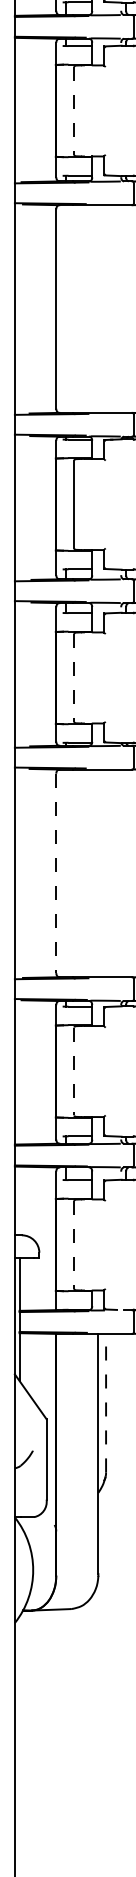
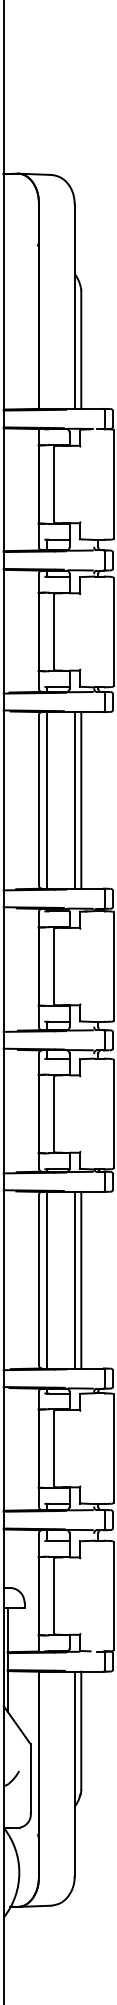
line: (74, 111) -> (54, 632), dashed -> solid
line: (65, 309) -> (46, 800), added
line: (98, 309) -> (74, 800), added
line: (106, 309) -> (81, 800), added
line: (74, 678) -> (54, 1114), dashed -> solid
line: (65, 872) -> (46, 1279), added
line: (98, 872) -> (74, 1279), added
line: (106, 872) -> (81, 1279), added
line: (55, 873) -> (38, 1280), dashed -> solid
line: (74, 1072) -> (54, 1449), dashed -> solid
line: (74, 1245) -> (54, 1596), dashed -> solid
line: (106, 1403) -> (81, 1730), dashed -> solid

